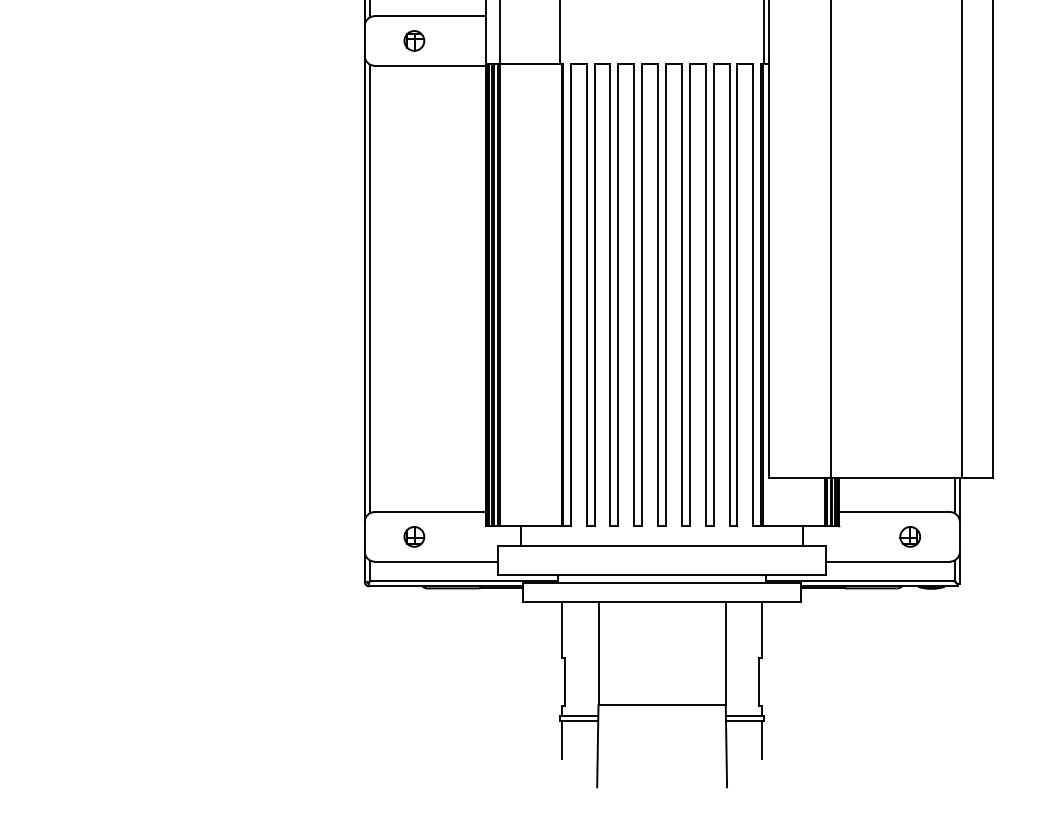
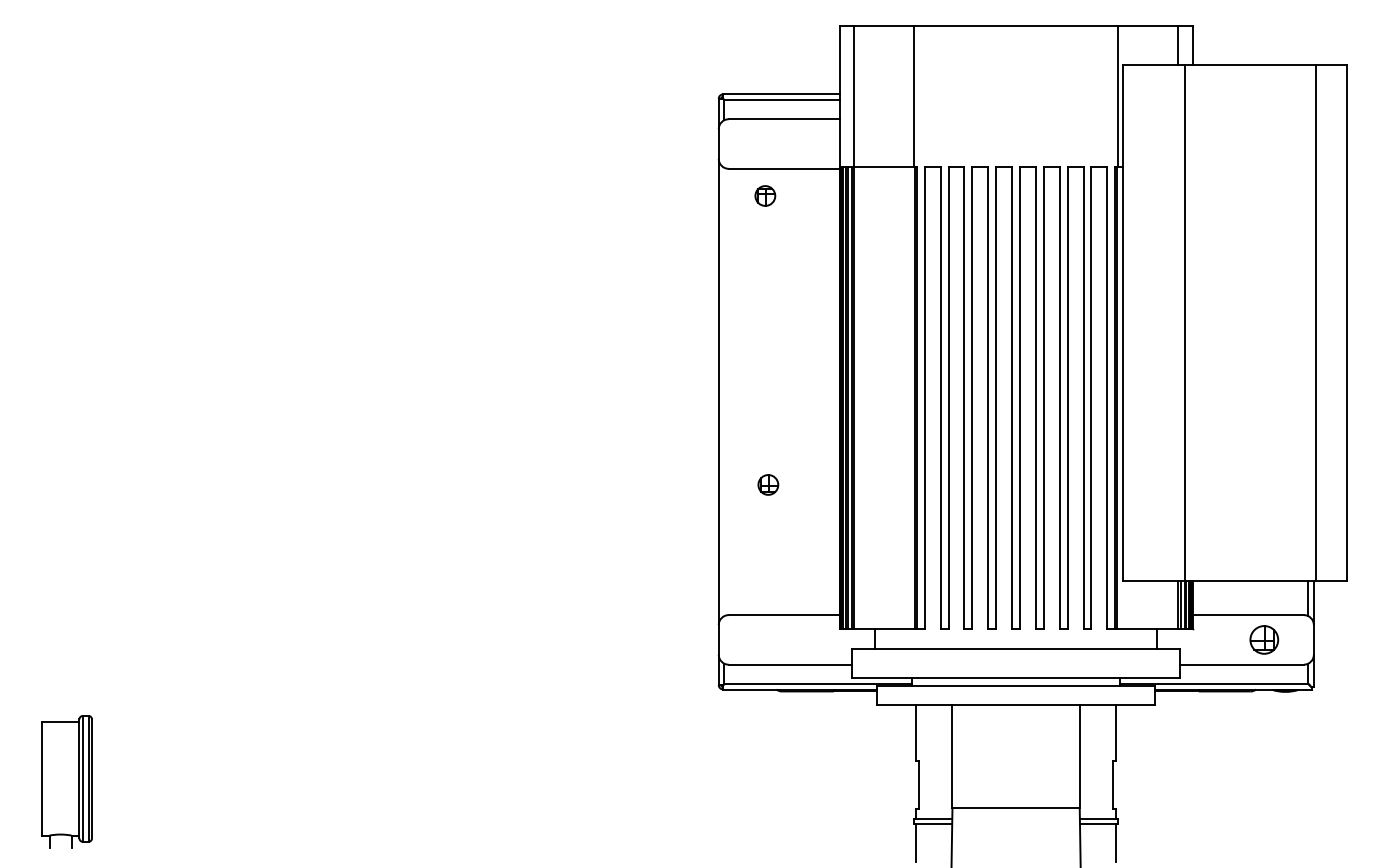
part: (414, 40) -> (765, 195), moved
line: (370, 288) -> (724, 391), removed
part: (414, 536) -> (768, 484), moved
part: (909, 536) -> (1263, 639), size x1.4

